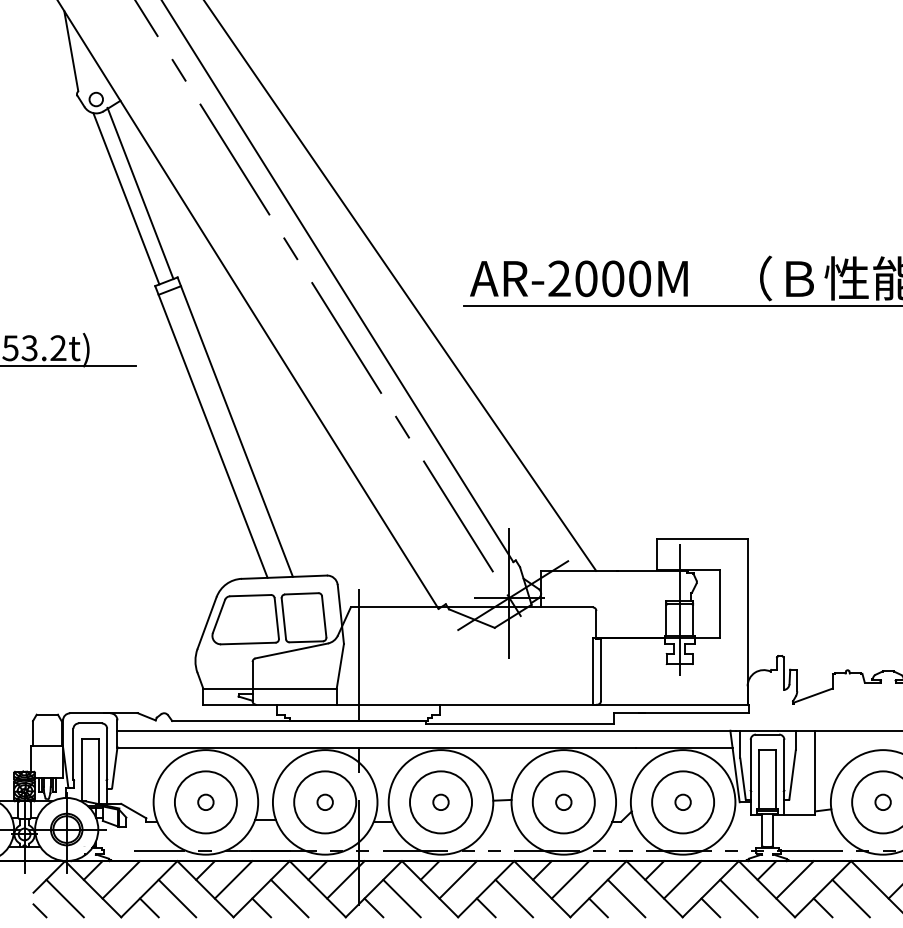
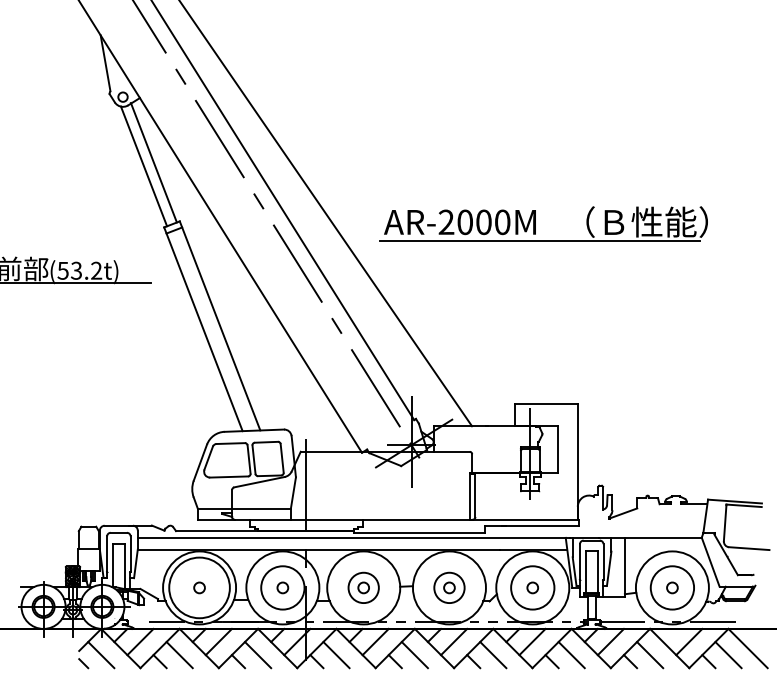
circle: (205, 801) -> (199, 587), size x1.4
circle: (440, 801) -> (363, 587), size x0.7
circle: (563, 801) -> (449, 587), size x0.7

